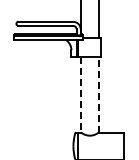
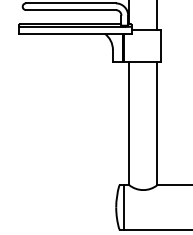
line: (81, 95) -> (129, 124), dashed -> solid
line: (98, 95) -> (157, 124), dashed -> solid

